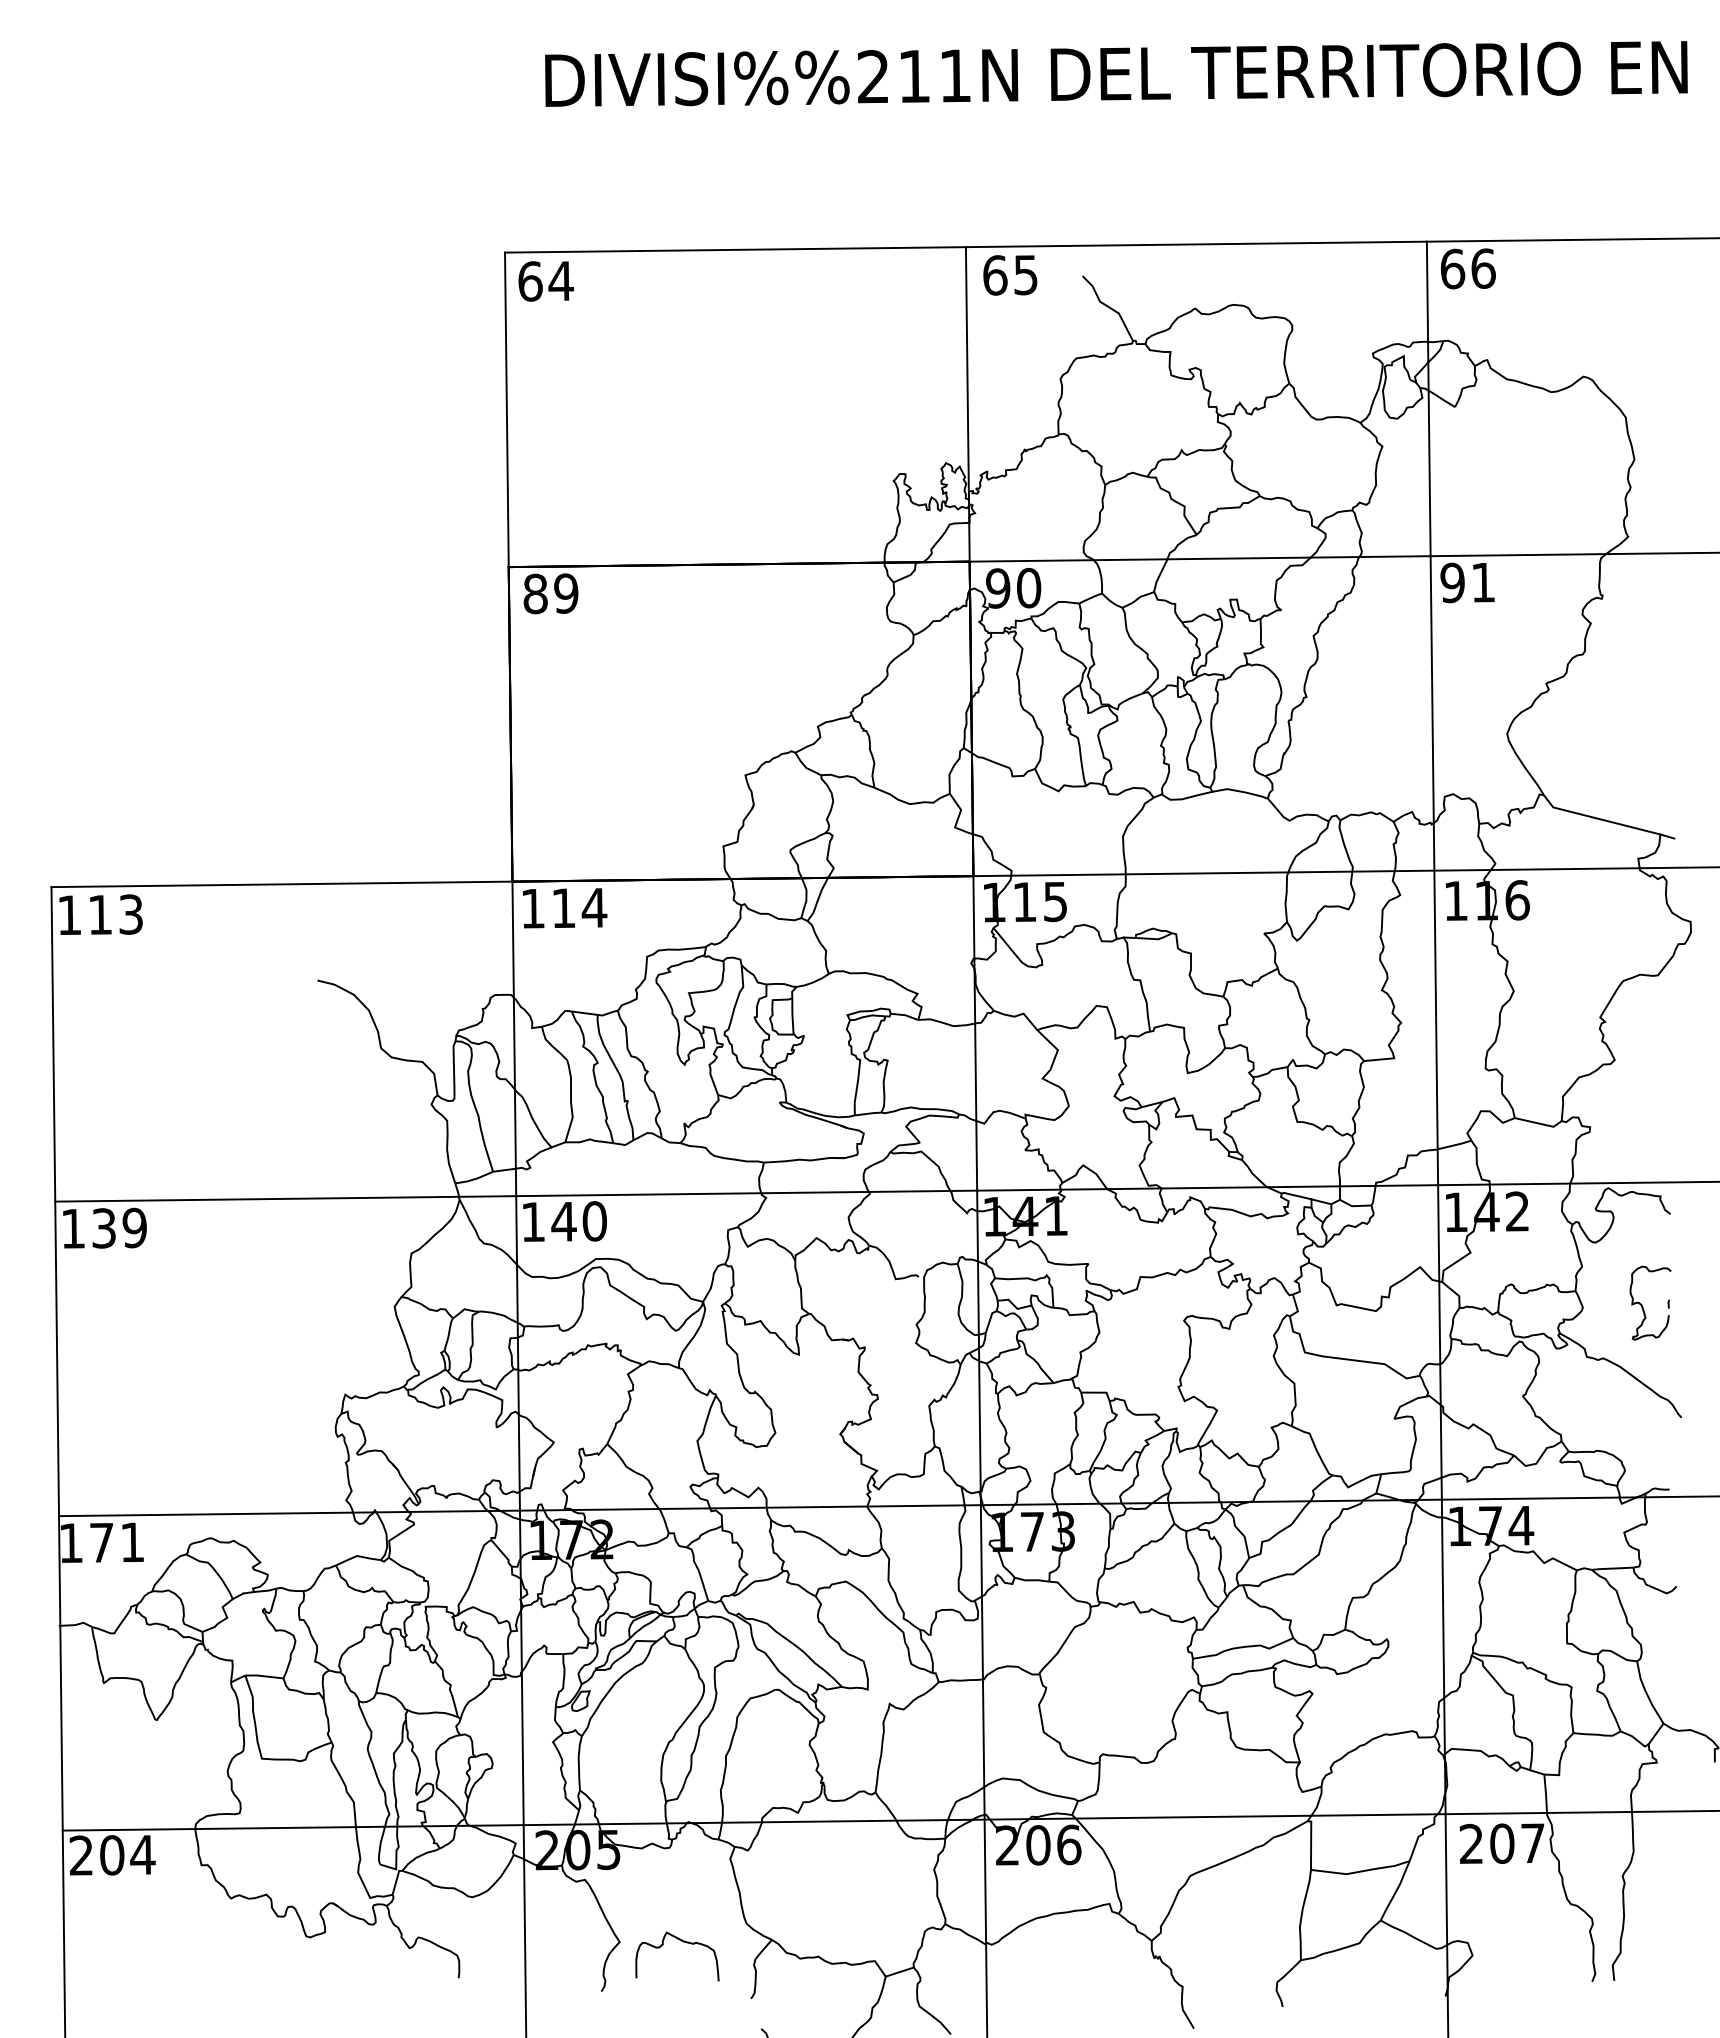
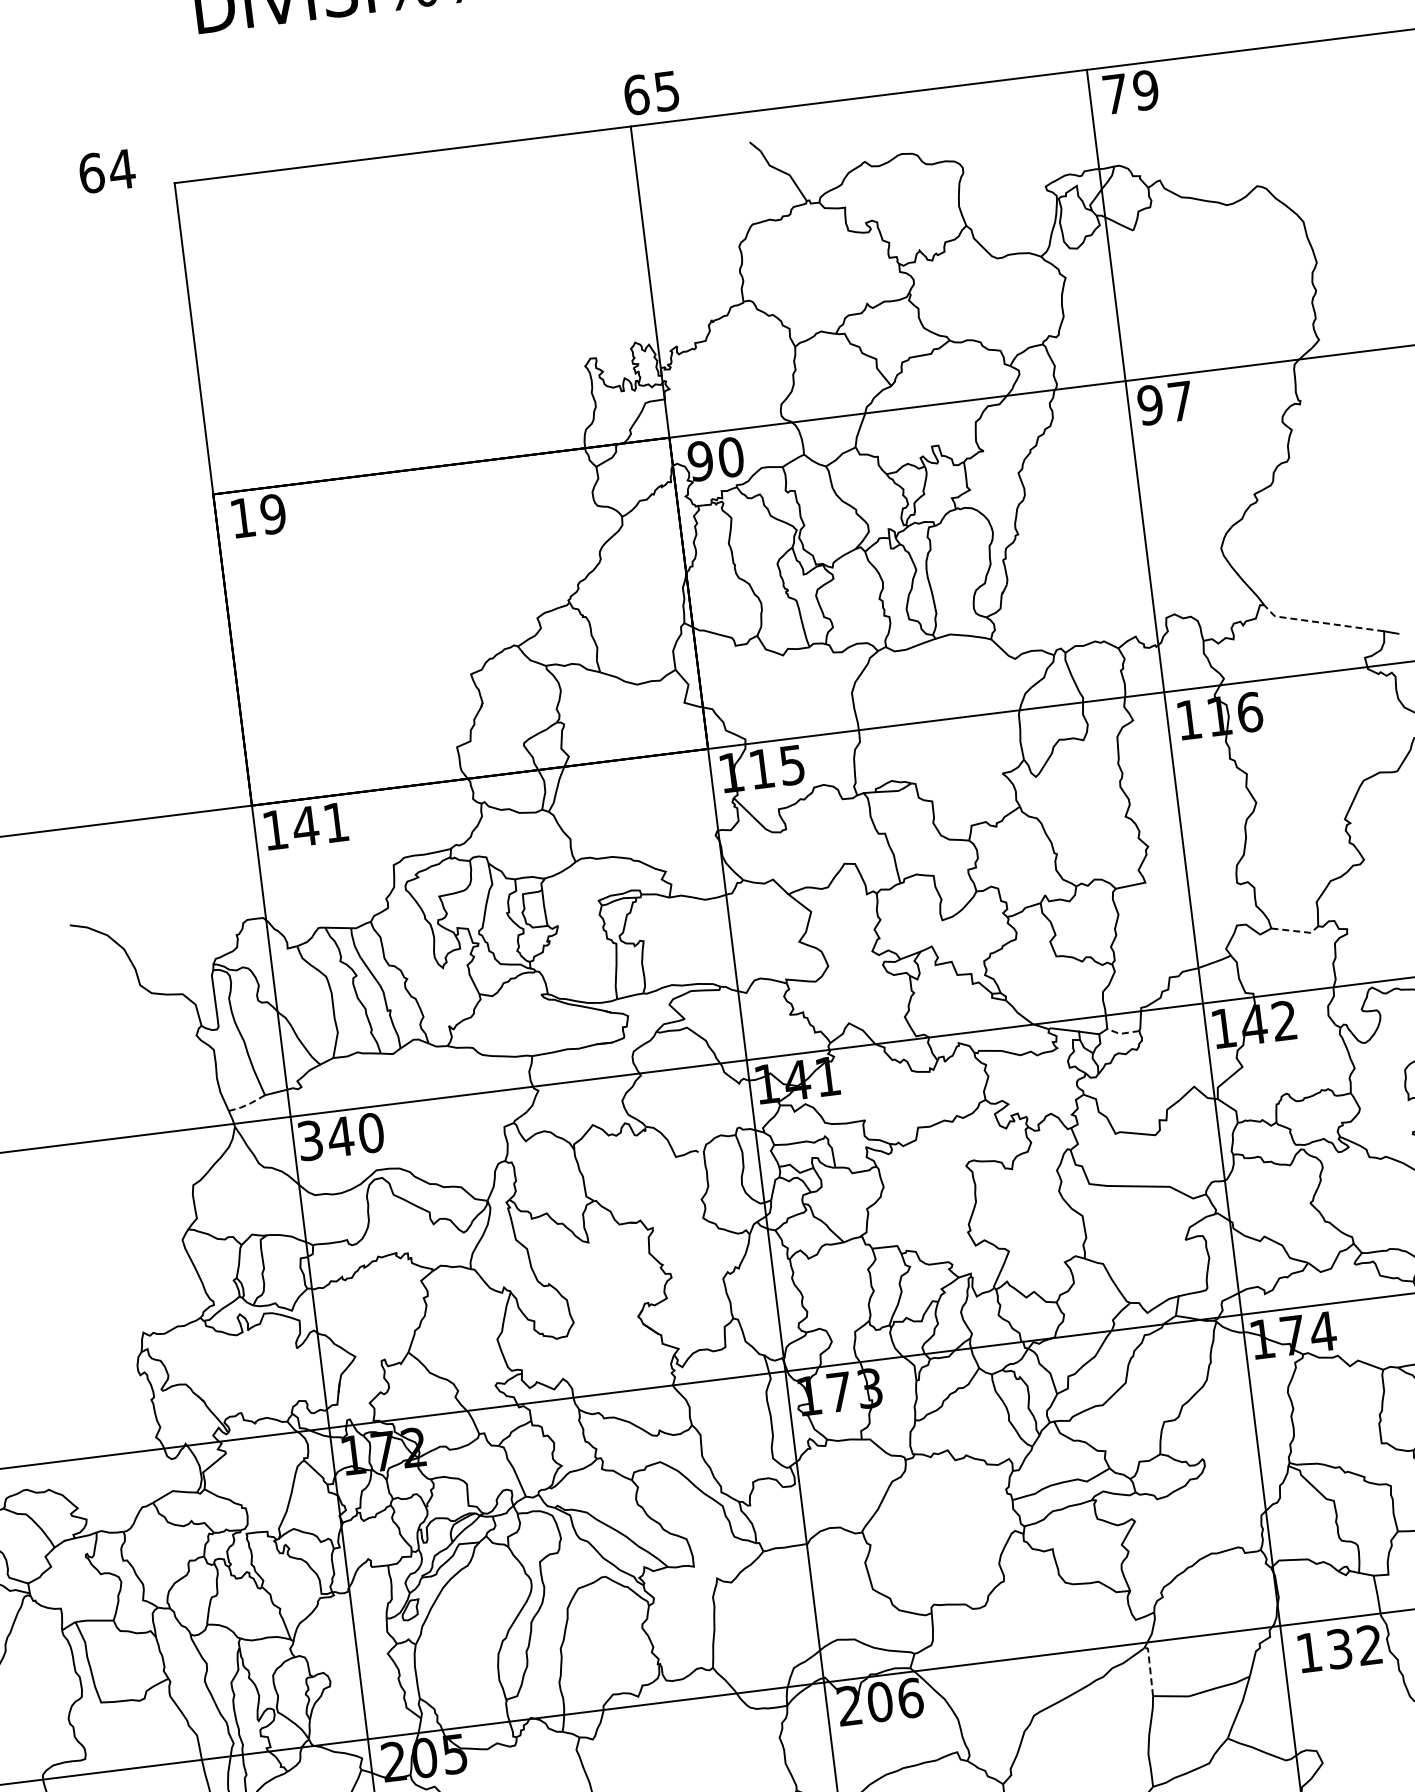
text: (1467, 268) -> (1130, 91), 66 -> 79
text: (1010, 275) -> (651, 93), moved
text: (545, 281) -> (106, 171), moved
text: (1483, 582) -> (1180, 401), 91 -> 97
text: (535, 593) -> (242, 517), 89 -> 19
line: (1598, 818) -> (1321, 622), solid -> dashed
text: (579, 907) -> (321, 823), 114 -> 141
line: (1540, 1123) -> (1297, 931), solid -> dashed
line: (474, 1179) -> (247, 1104), solid -> dashed
line: (1354, 1206) -> (1122, 1033), solid -> dashed
text: (533, 1221) -> (310, 1140), 140 -> 340
line: (1311, 1843) -> (1150, 1669), solid -> dashed
text: (1501, 1843) -> (1338, 1648), 207 -> 132

